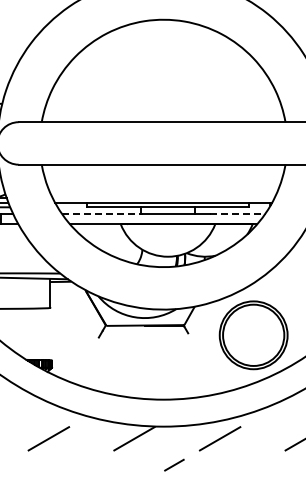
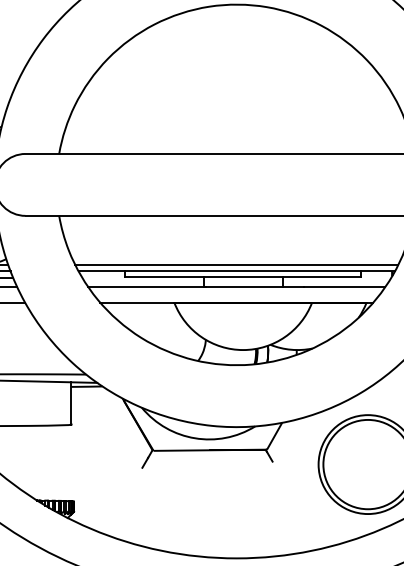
line: (163, 198) -> (236, 265), added
line: (102, 213) -> (147, 287), dashed -> solid
line: (237, 213) -> (344, 287), dashed -> solid

